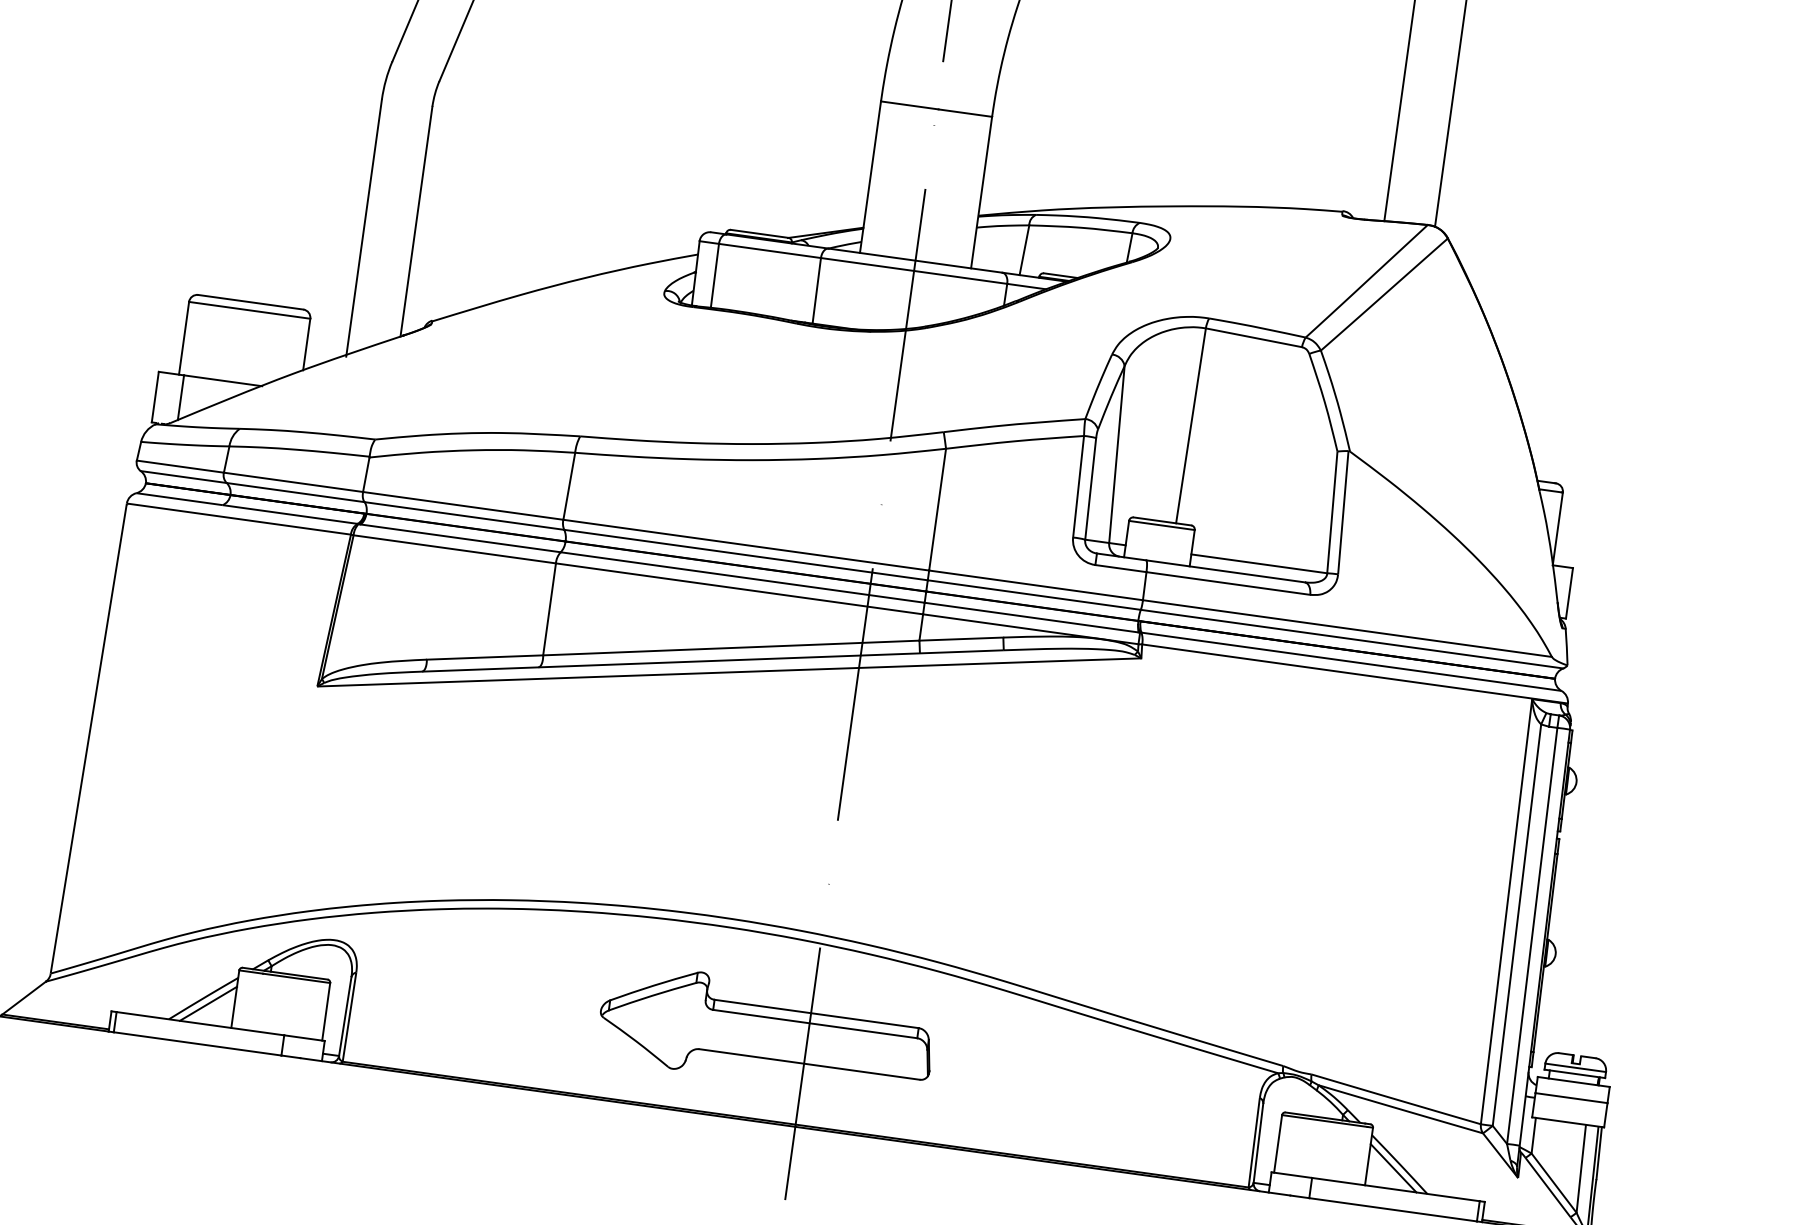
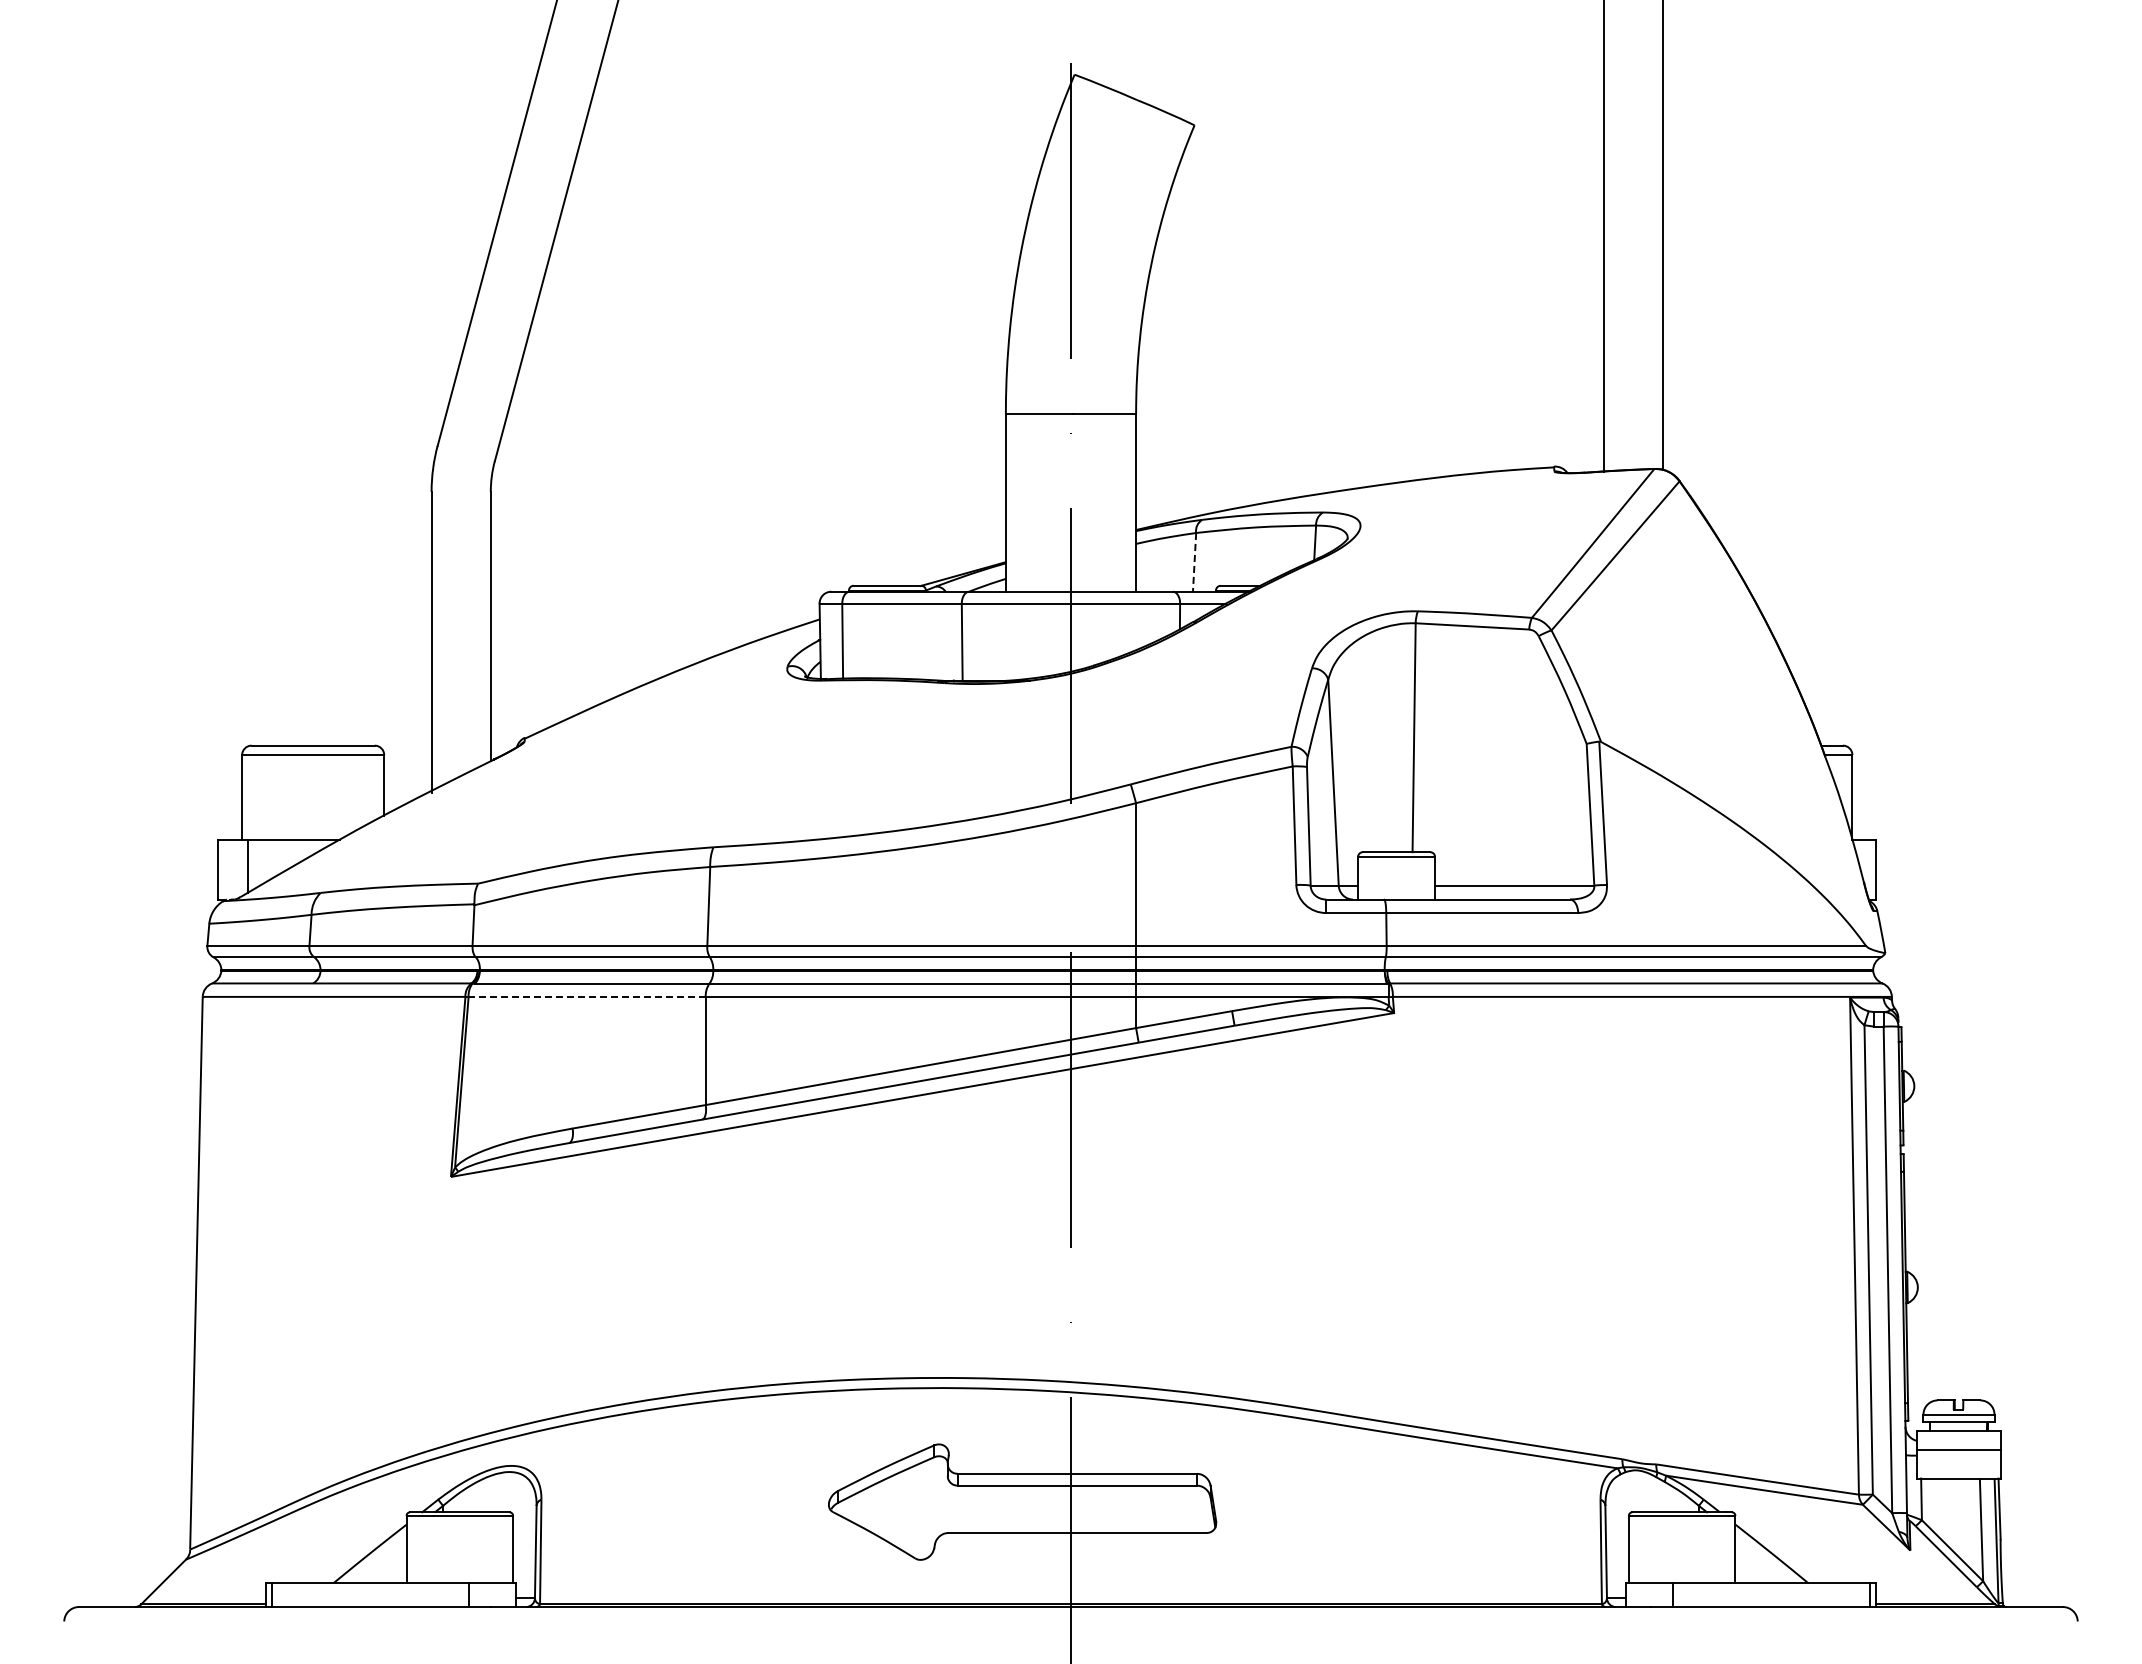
line: (1024, 250) -> (1194, 562), solid -> dashed
line: (455, 549) -> (587, 997), solid -> dashed
line: (208, 1004) -> (376, 1559), removed
line: (1393, 1168) -> (1765, 1559), removed

